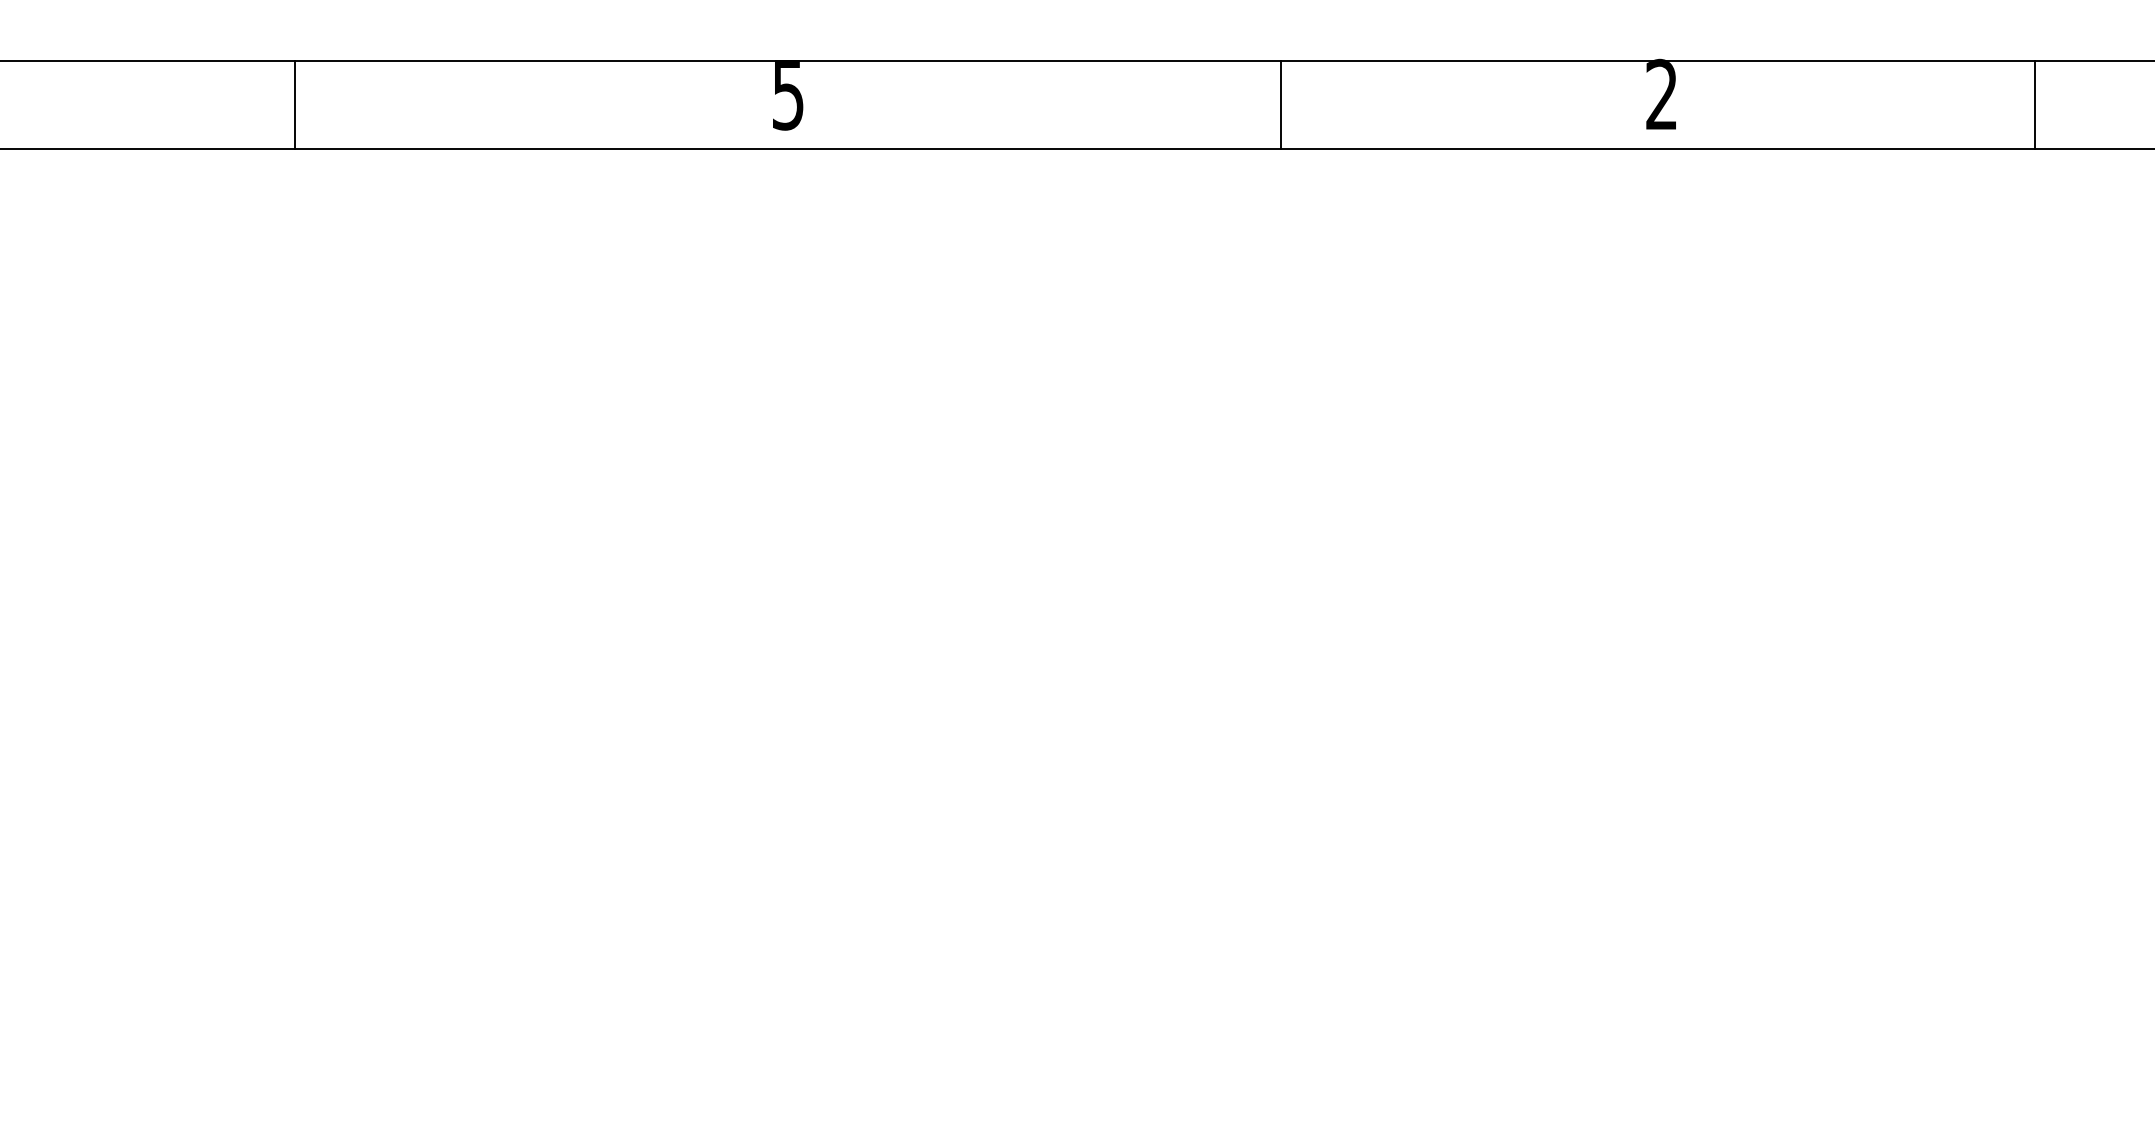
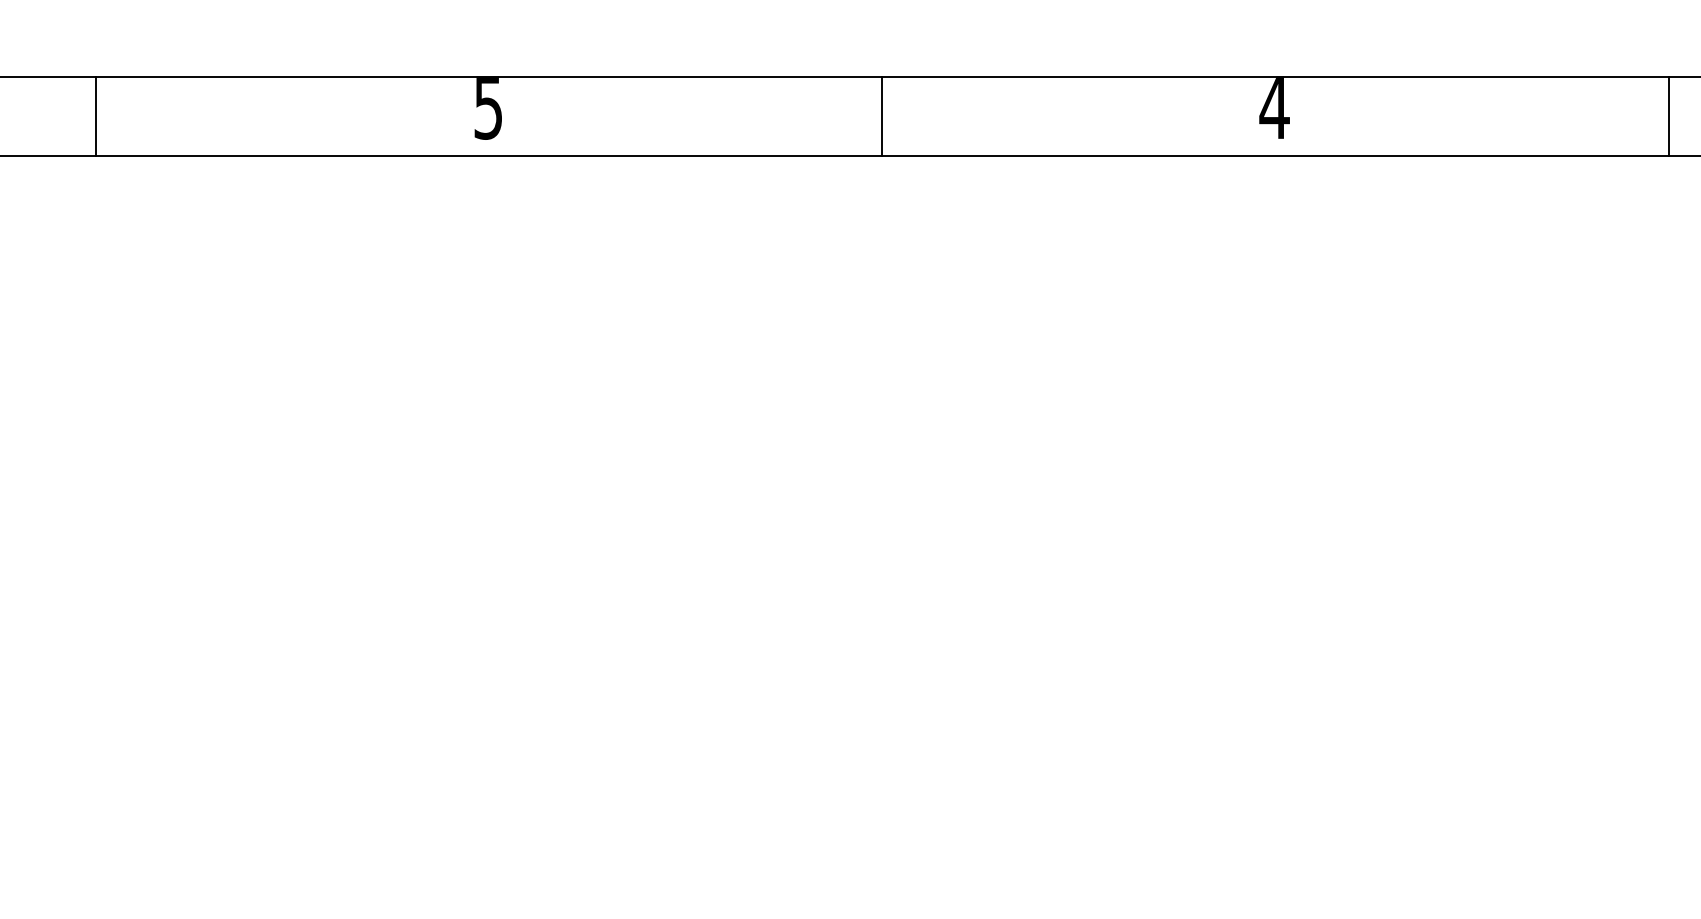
text: (1661, 93) -> (1274, 106), 2 -> 4
line: (295, 104) -> (96, 116), moved
line: (1280, 104) -> (881, 116), moved
line: (2034, 104) -> (1668, 116), moved

